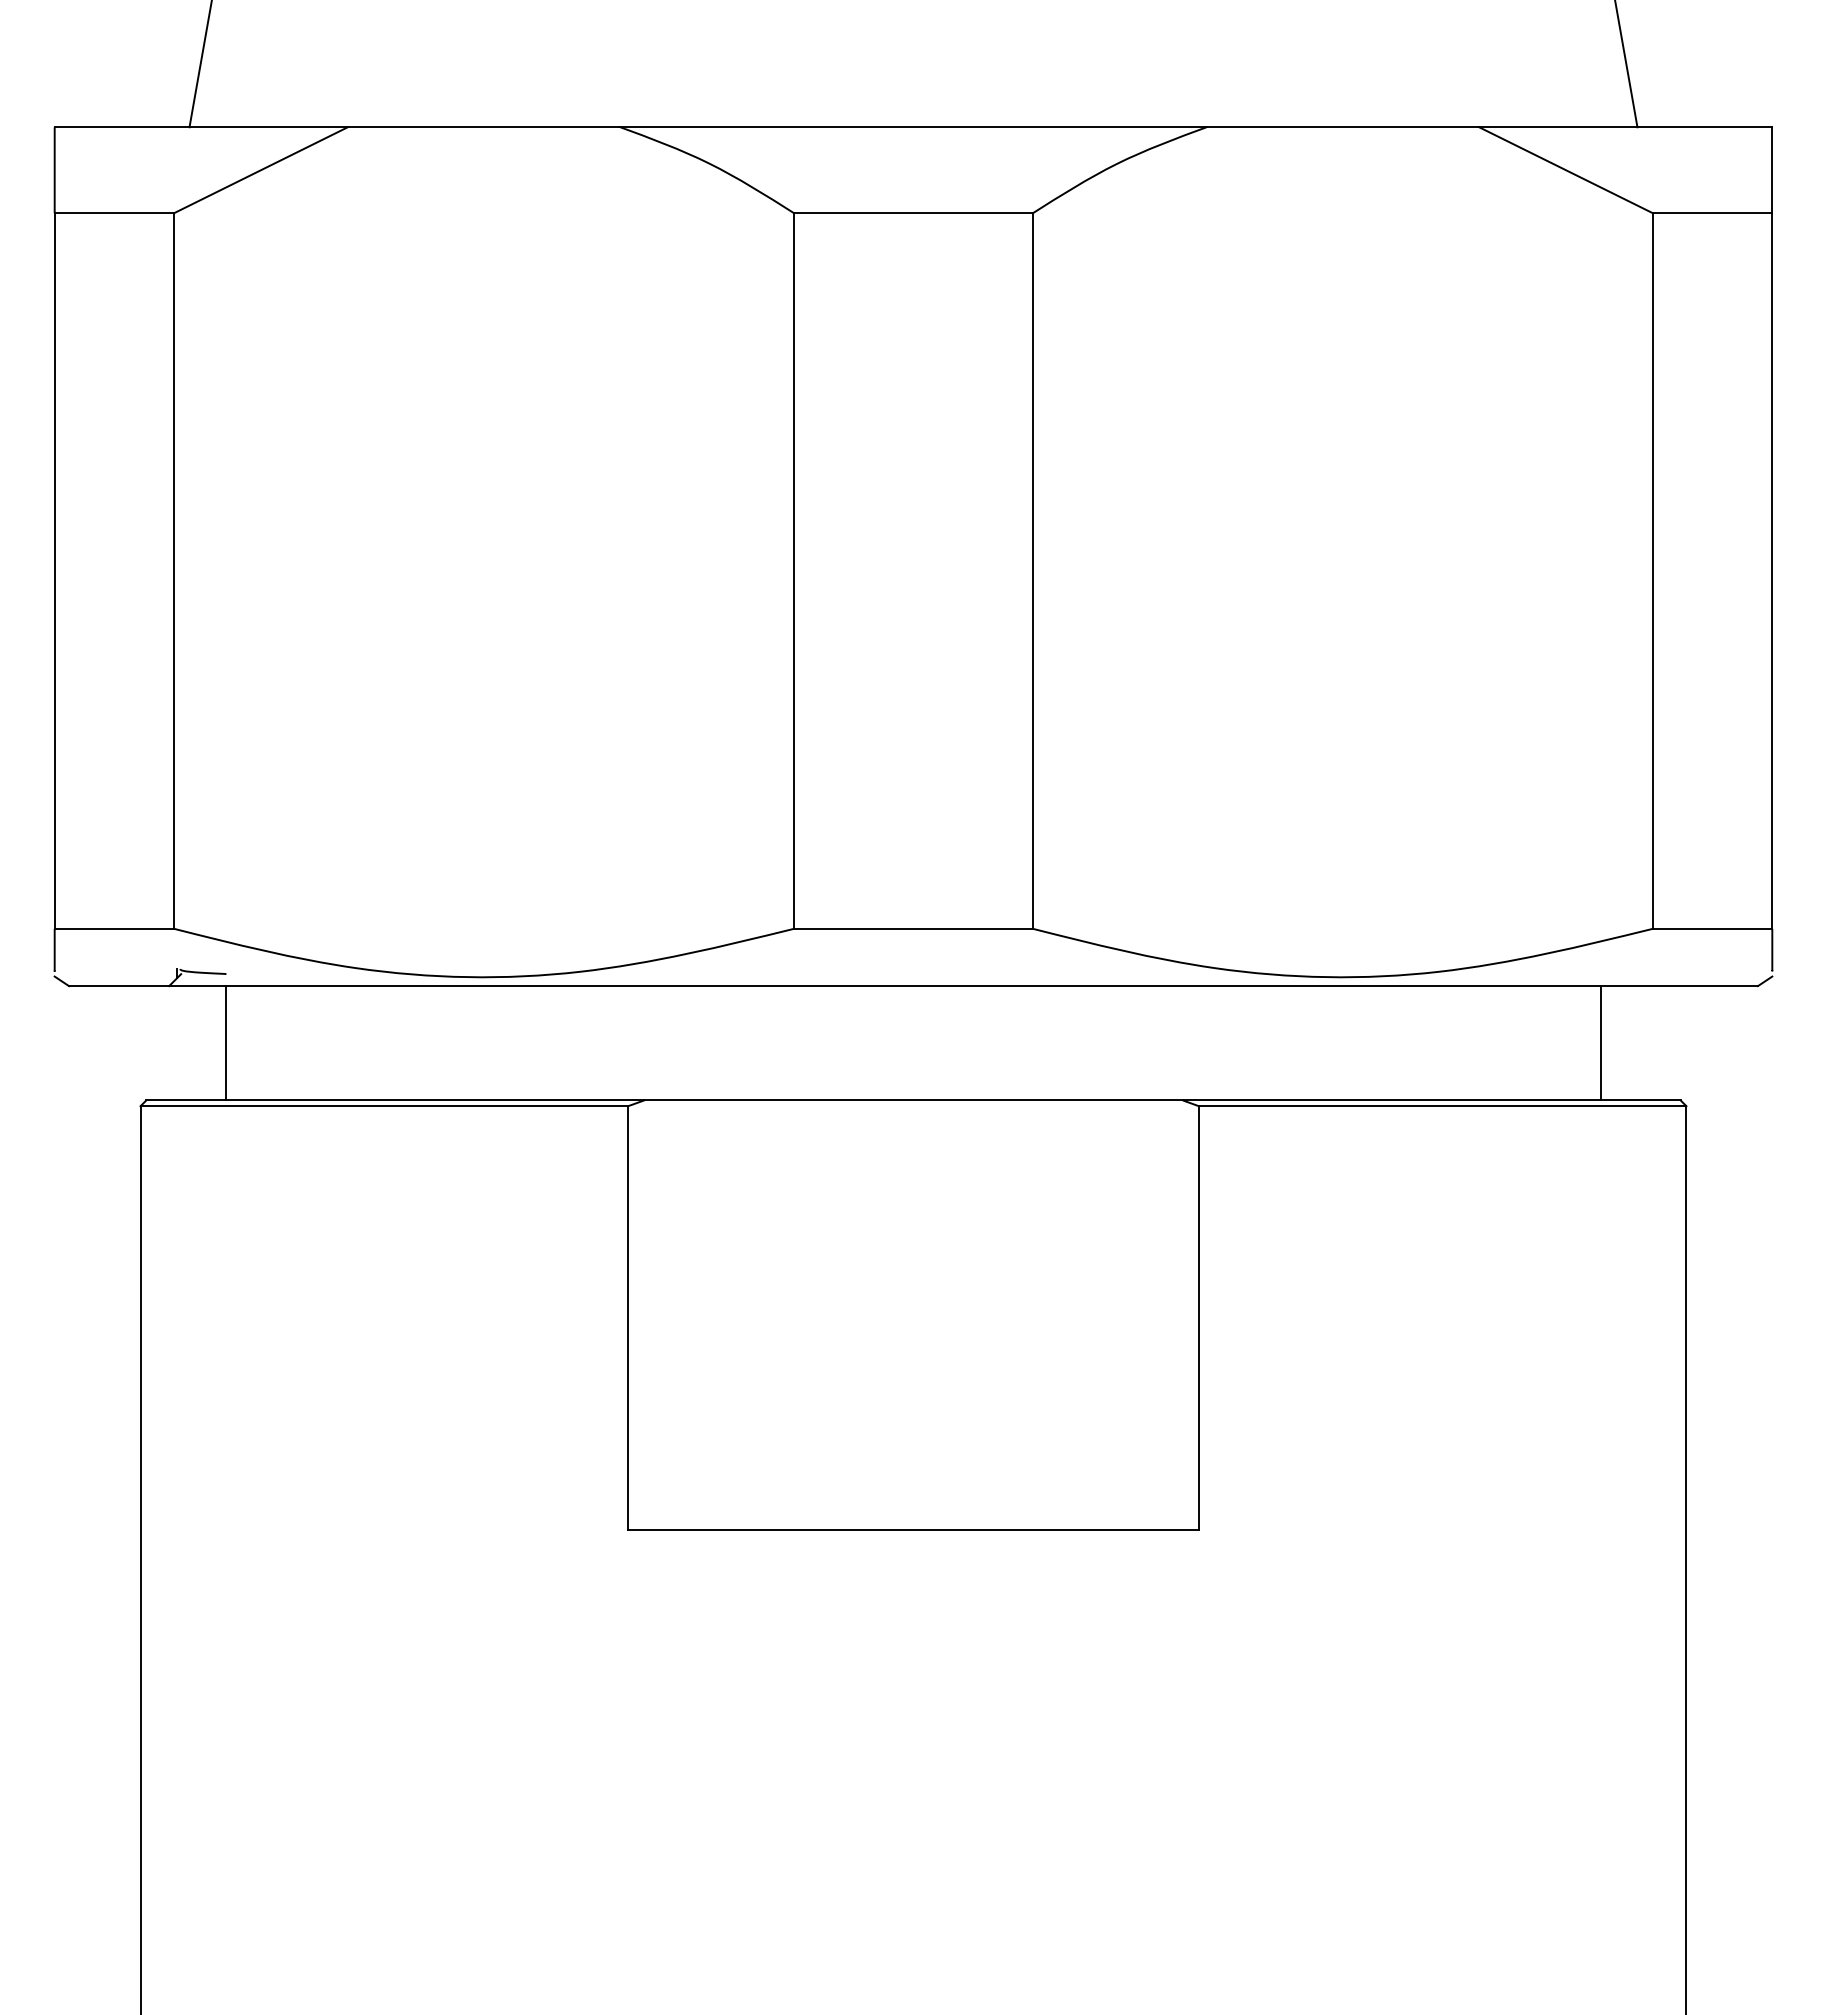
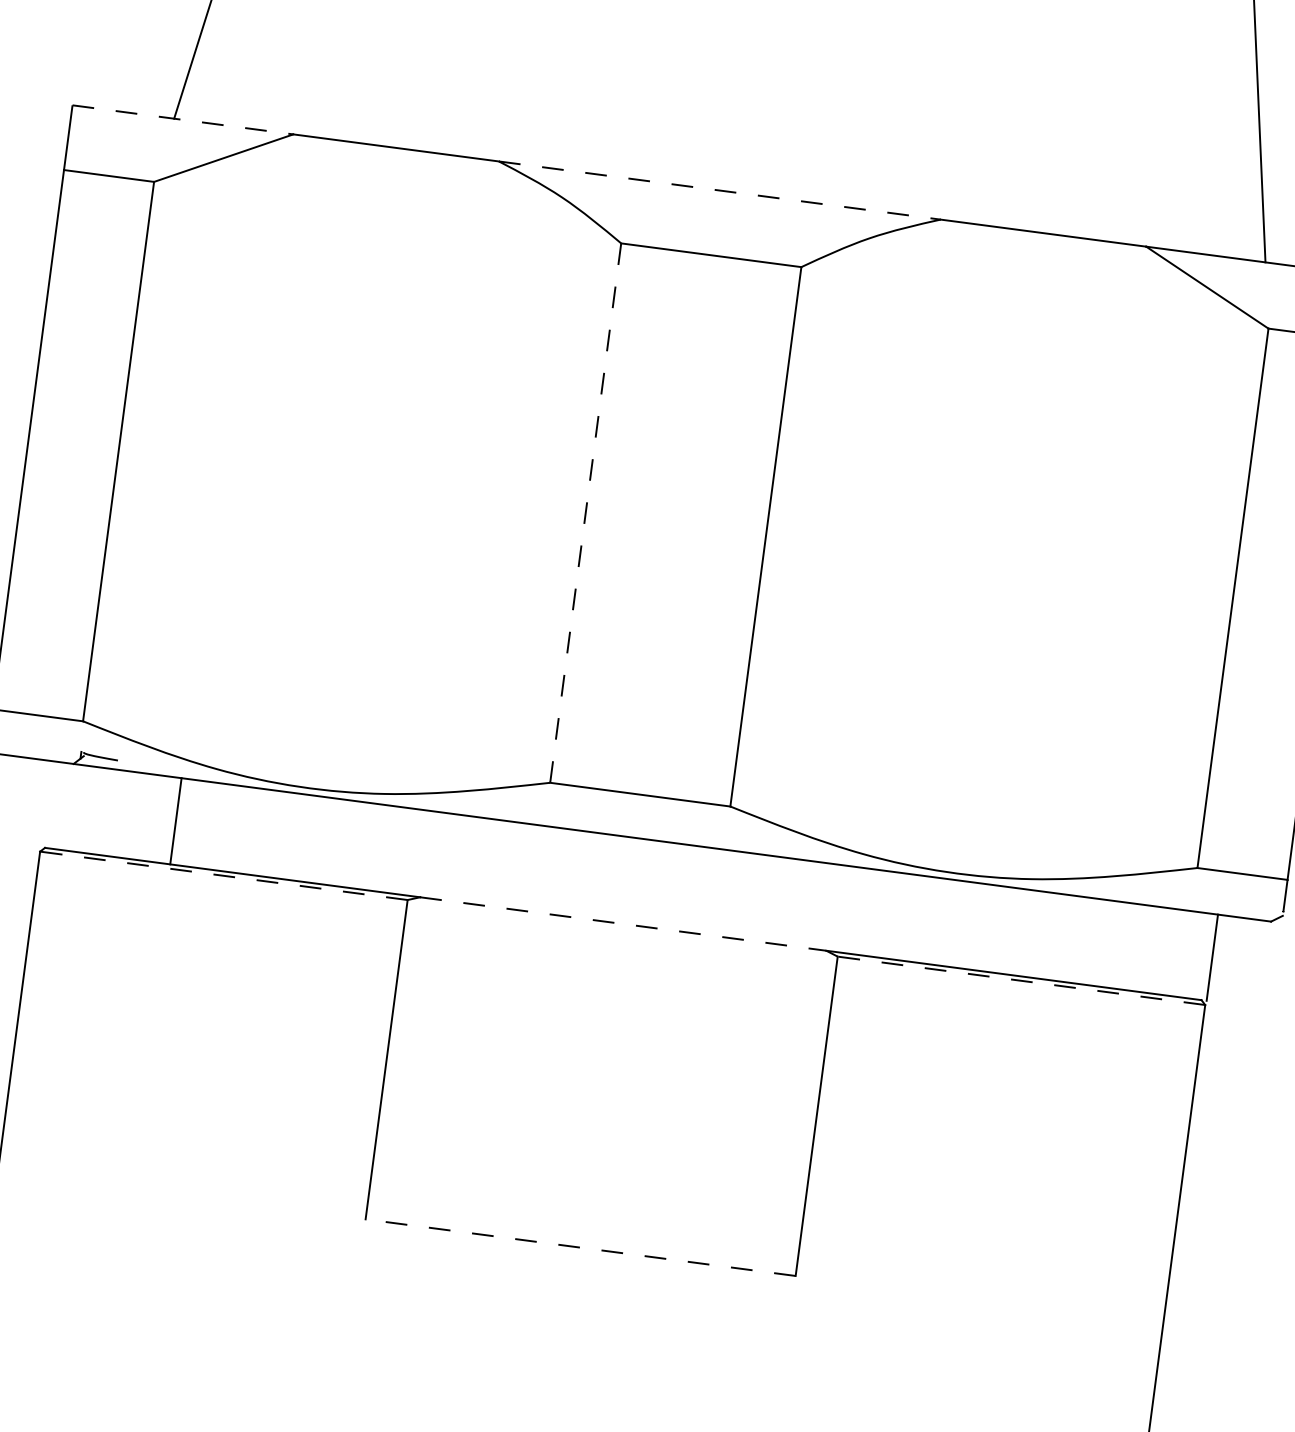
line: (201, 127) -> (183, 120), solid -> dashed
line: (914, 127) -> (720, 190), solid -> dashed
line: (793, 571) -> (585, 513), solid -> dashed
line: (226, 1043) -> (175, 821), moved
line: (1600, 1043) -> (1212, 957), moved
line: (913, 1100) -> (623, 924), solid -> dashed
line: (384, 1106) -> (223, 876), solid -> dashed
line: (1442, 1106) -> (1021, 981), solid -> dashed
line: (913, 1529) -> (580, 1247), solid -> dashed

